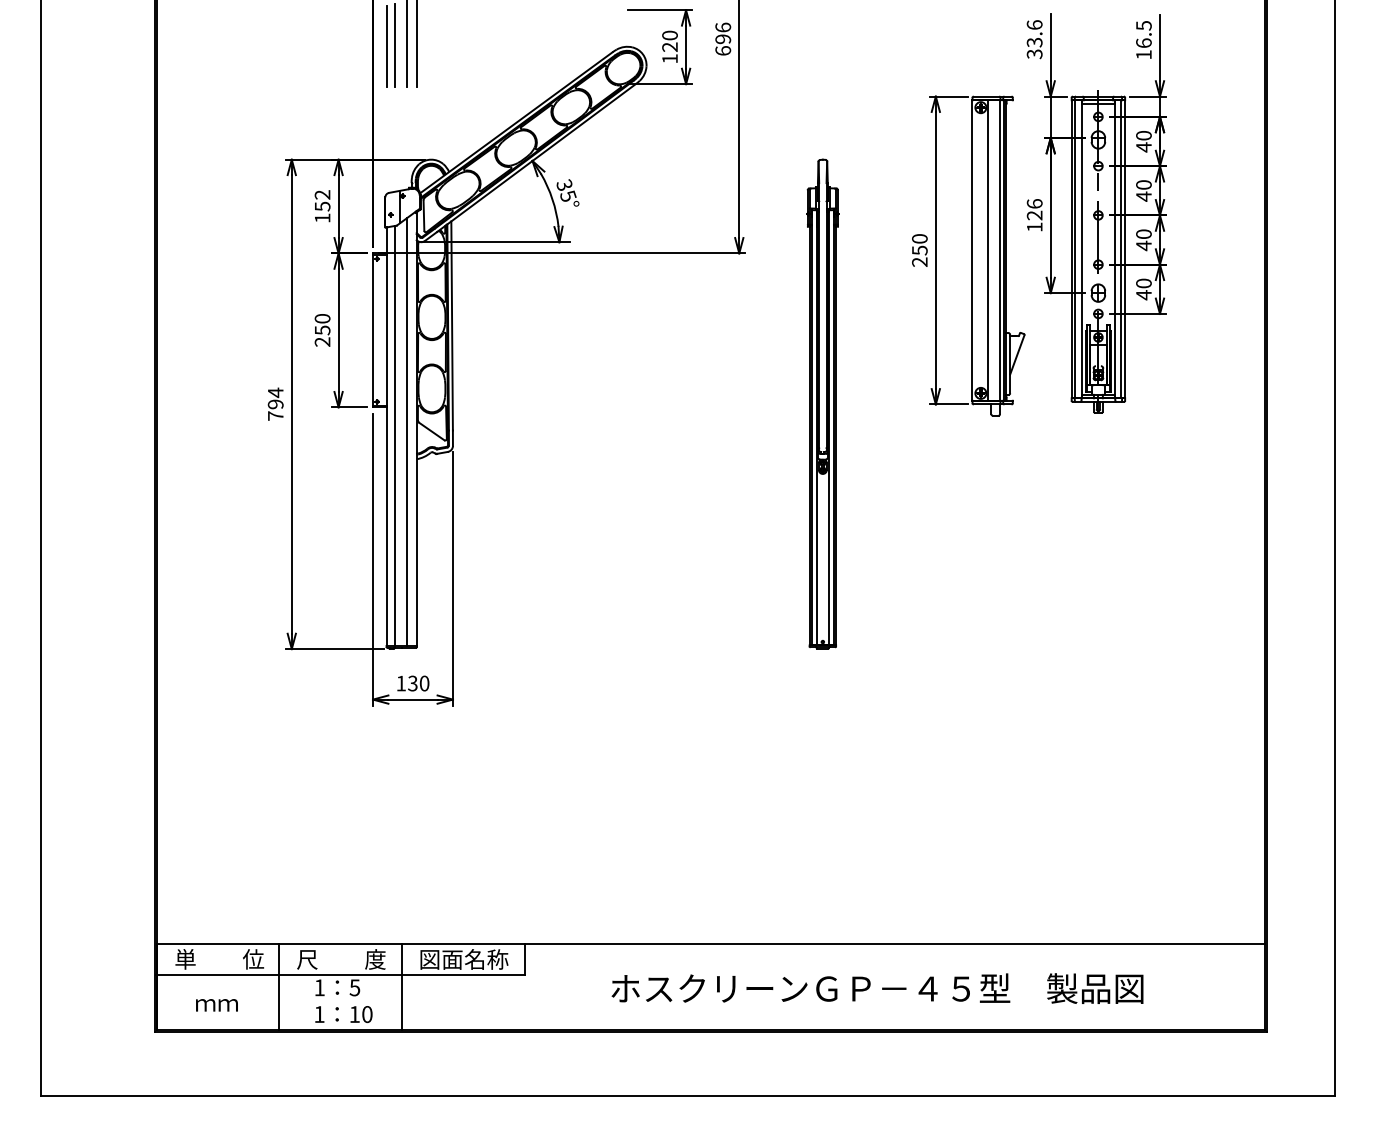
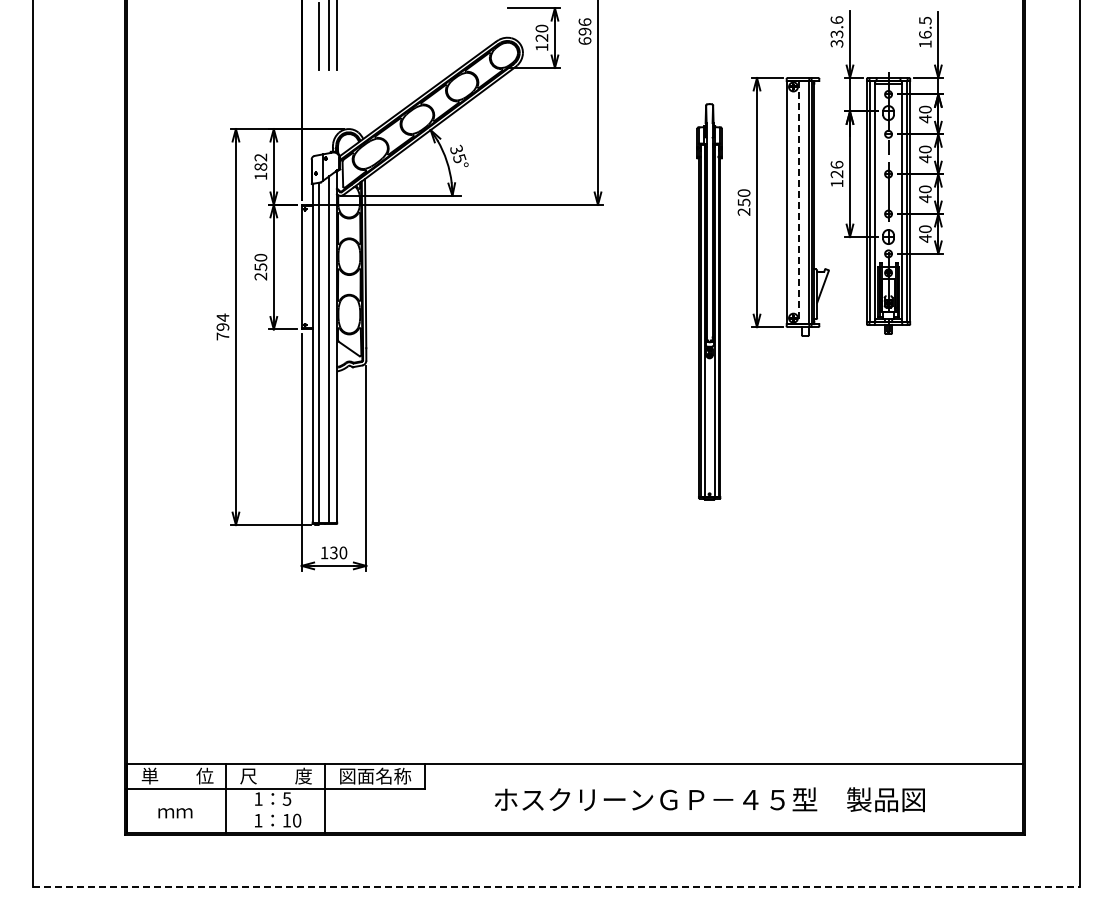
line: (387, 46) -> (313, 37), removed
text: (322, 205) -> (260, 166), 152 -> 182
line: (988, 250) -> (799, 202), solid -> dashed
part: (822, 403) -> (709, 301), moved
line: (688, 1095) -> (556, 886), solid -> dashed

